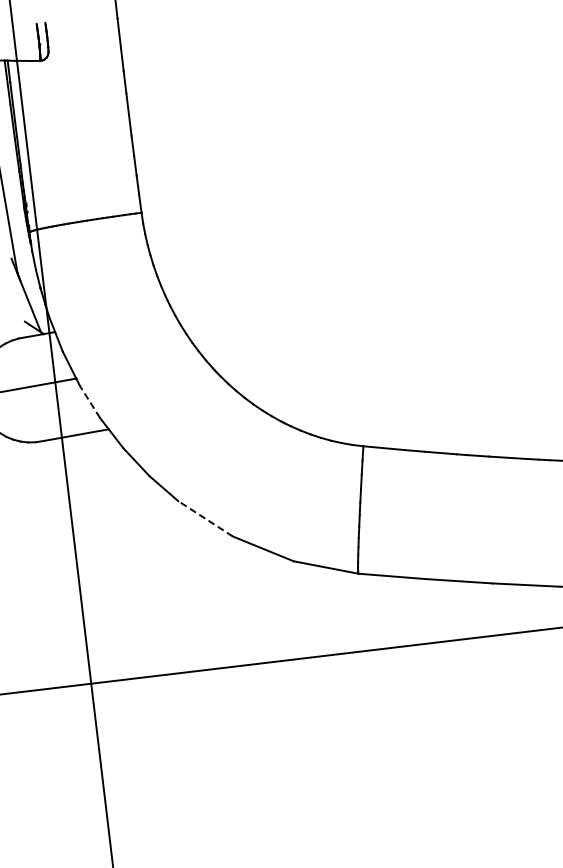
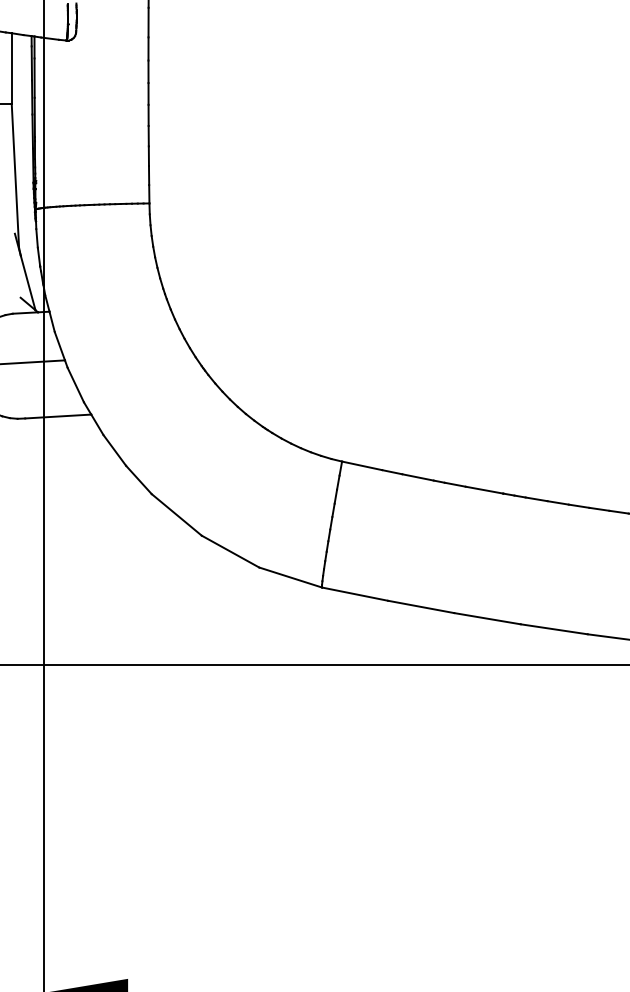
line: (89, 401) -> (75, 384), dashed -> solid
line: (205, 518) -> (176, 514), dashed -> solid

